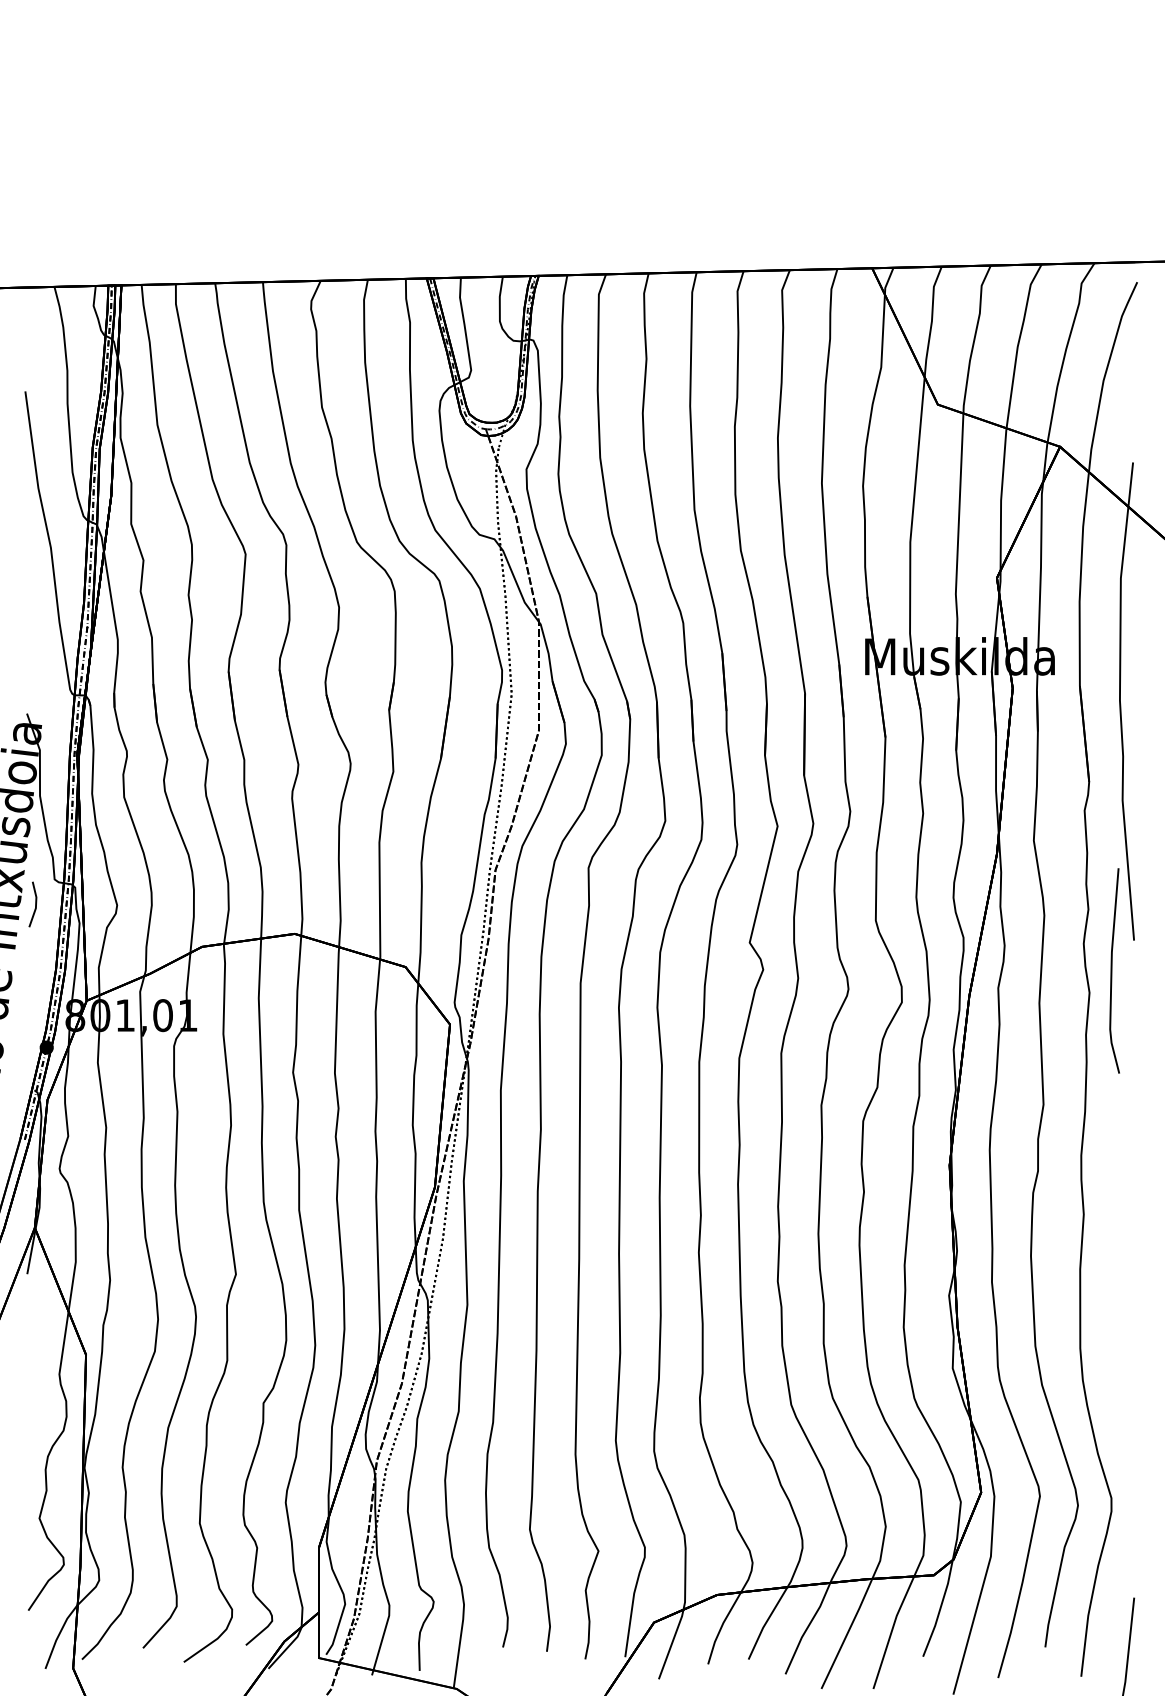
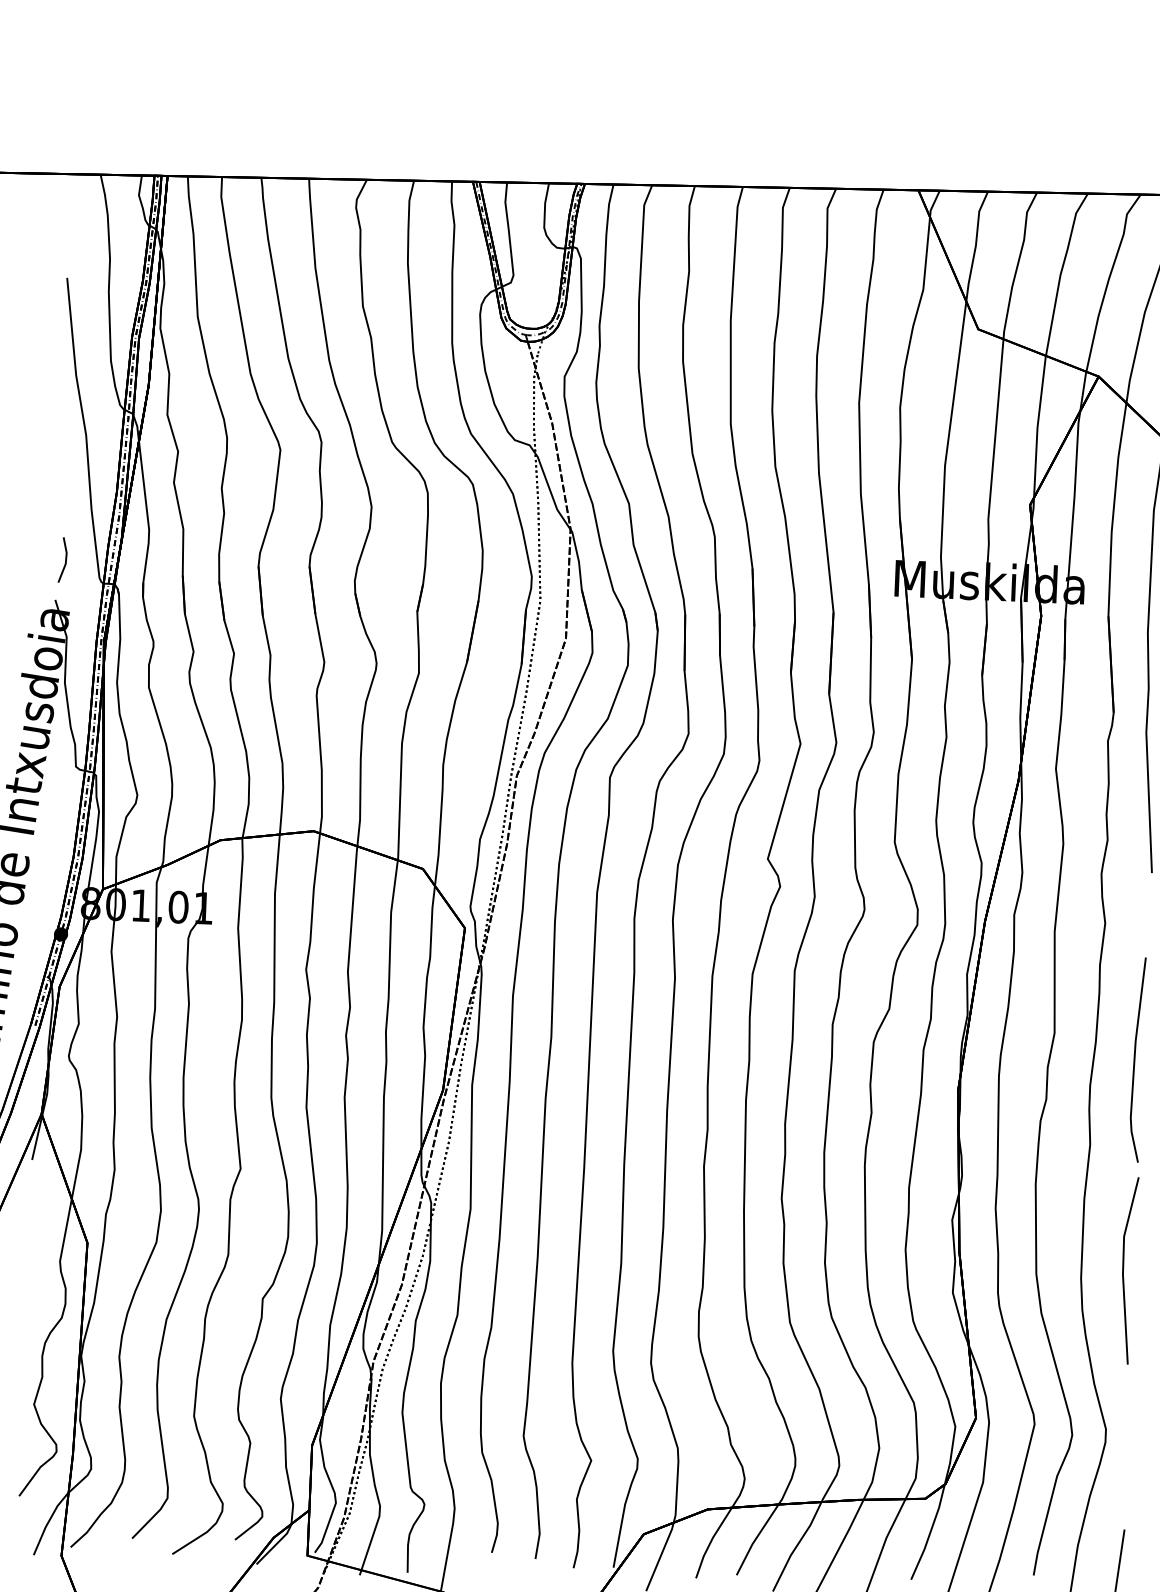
line: (35, 904) -> (65, 560), moved
line: (1112, 970) -> (1135, 1059), moved
line: (1122, 1338) -> (1123, 1270), added

